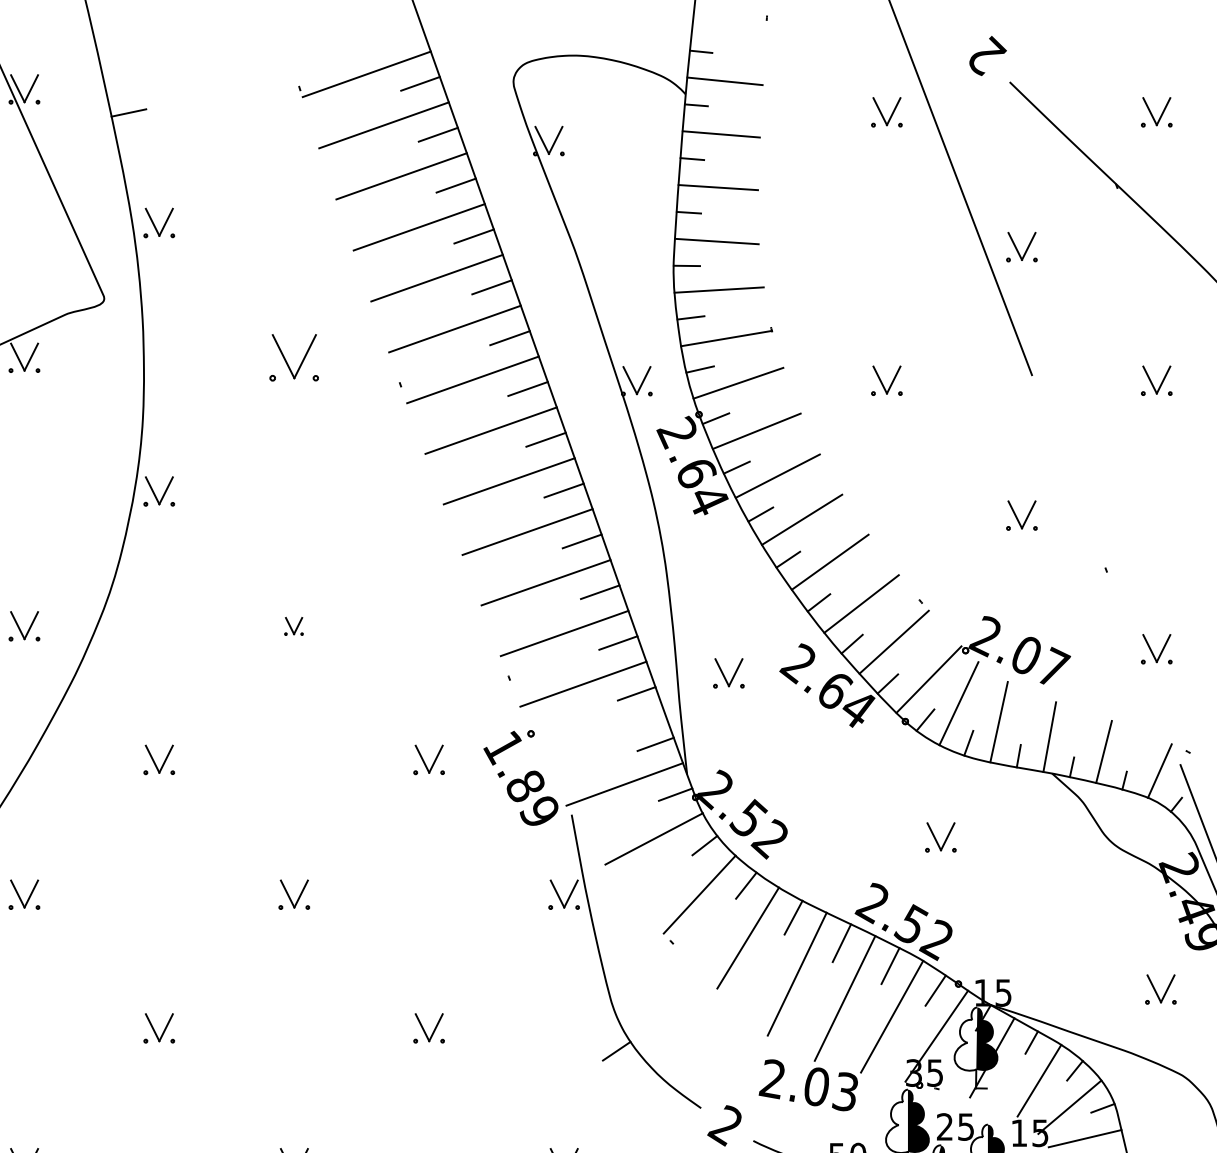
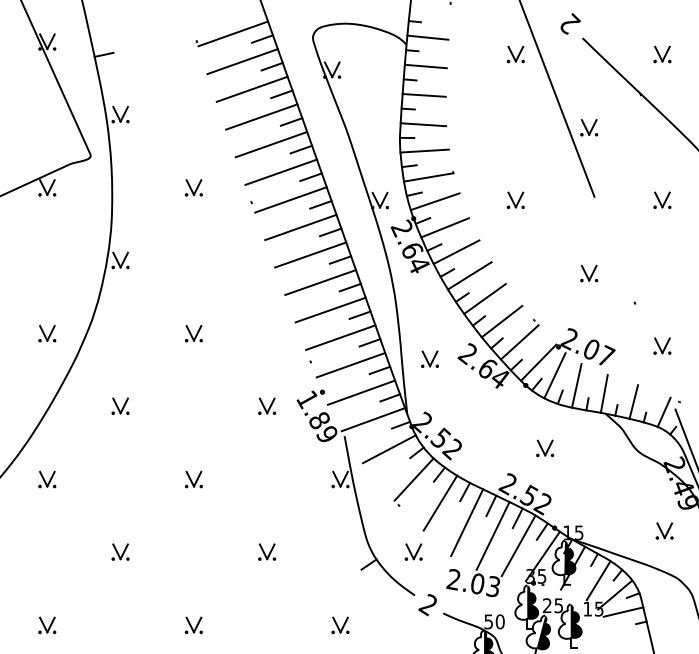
part: (293, 357) -> (193, 187), size x0.62
part: (293, 625) -> (193, 333), size x1.67
line: (602, 734) -> (361, 392), added
part: (698, 1027) -> (413, 551), added

